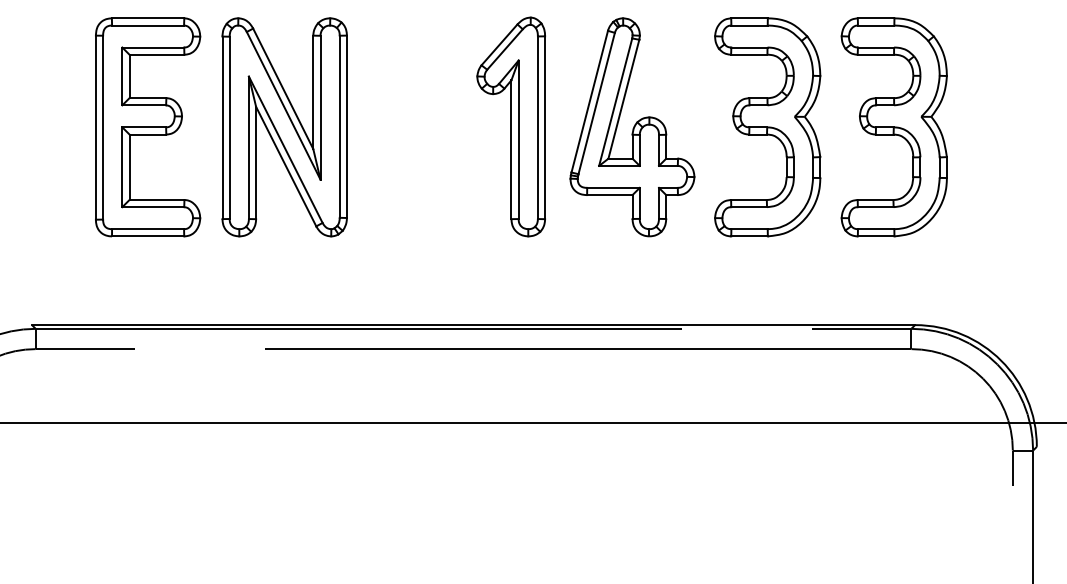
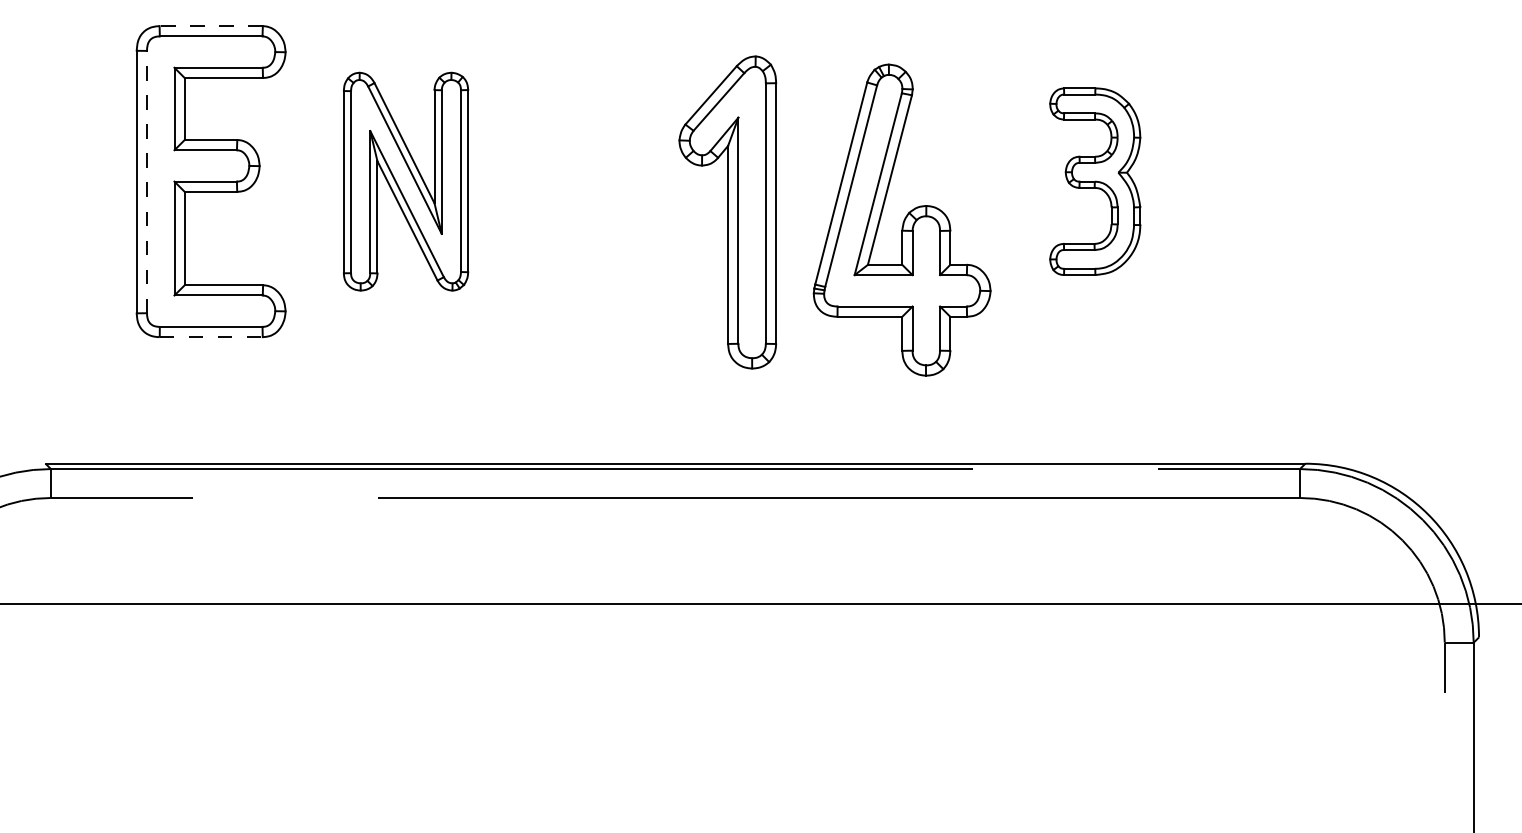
line: (147, 18) -> (210, 26), solid -> dashed
part: (510, 126) -> (726, 211), moved
line: (103, 127) -> (147, 181), solid -> dashed
part: (284, 127) -> (405, 181), size x0.7
part: (632, 127) -> (902, 220), moved
part: (767, 127) -> (1094, 181), size x0.6
part: (893, 127) -> (1274, 181), removed
line: (148, 236) -> (211, 337), solid -> dashed

